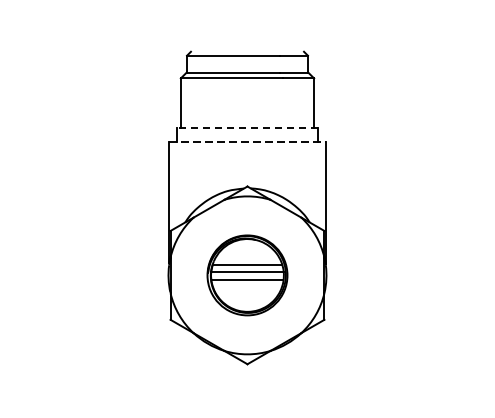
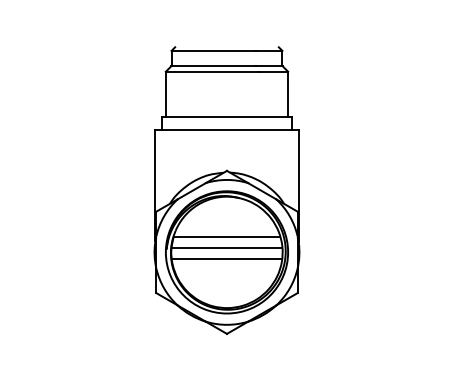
line: (246, 128) -> (226, 117), dashed -> solid
line: (246, 142) -> (226, 130), dashed -> solid
part: (246, 275) -> (226, 252), size x1.67

